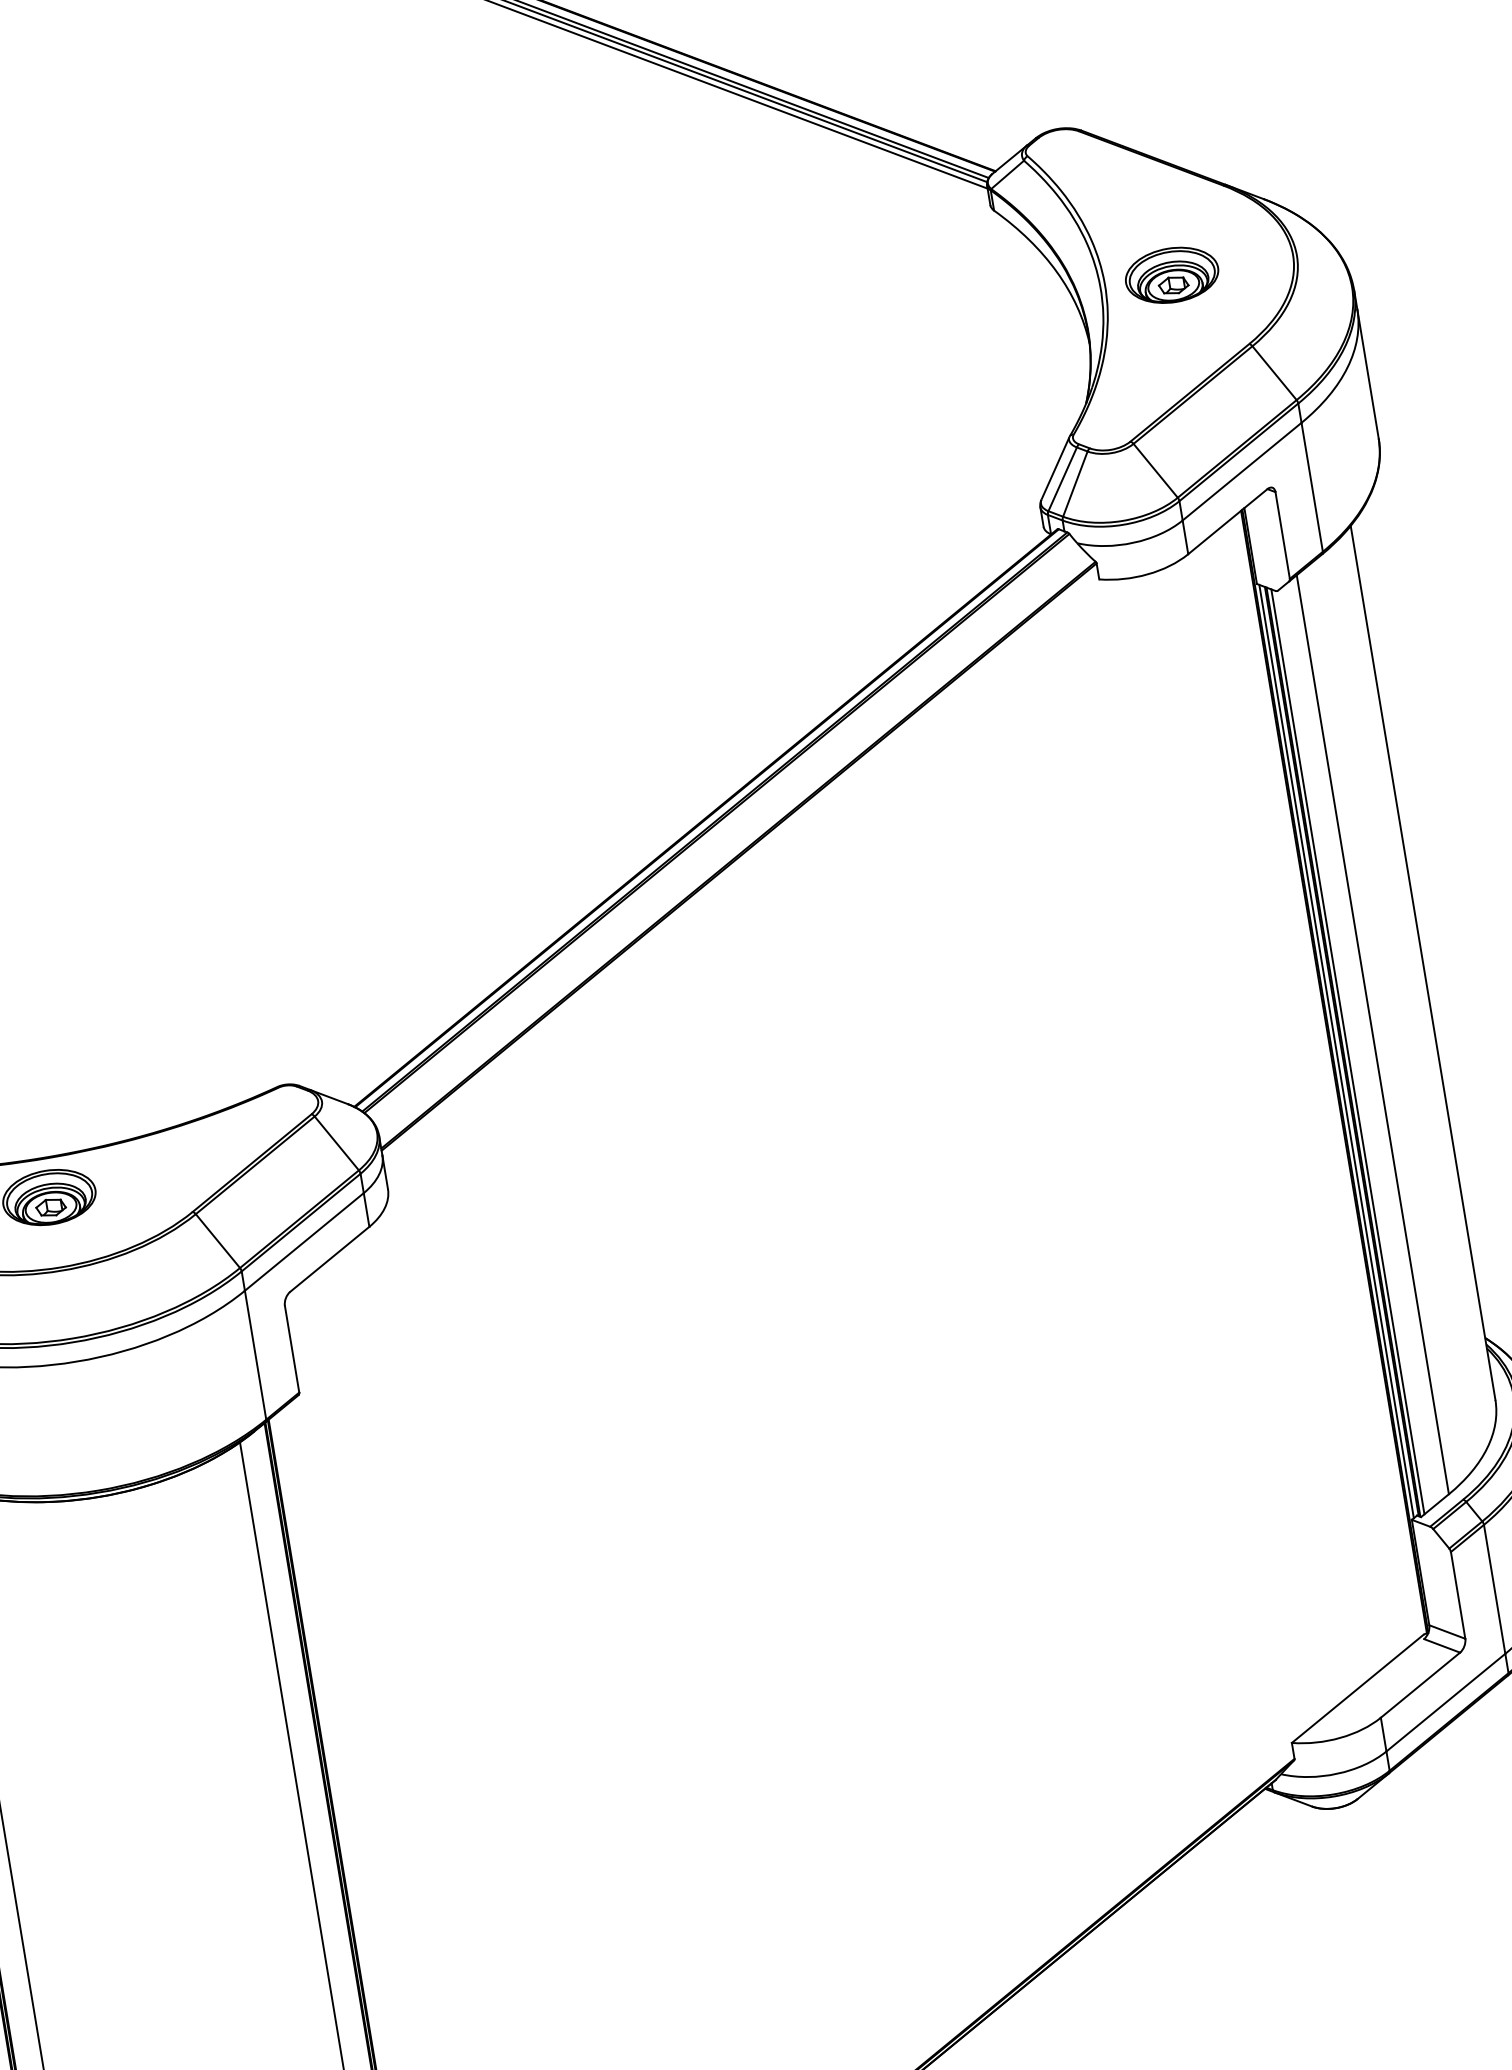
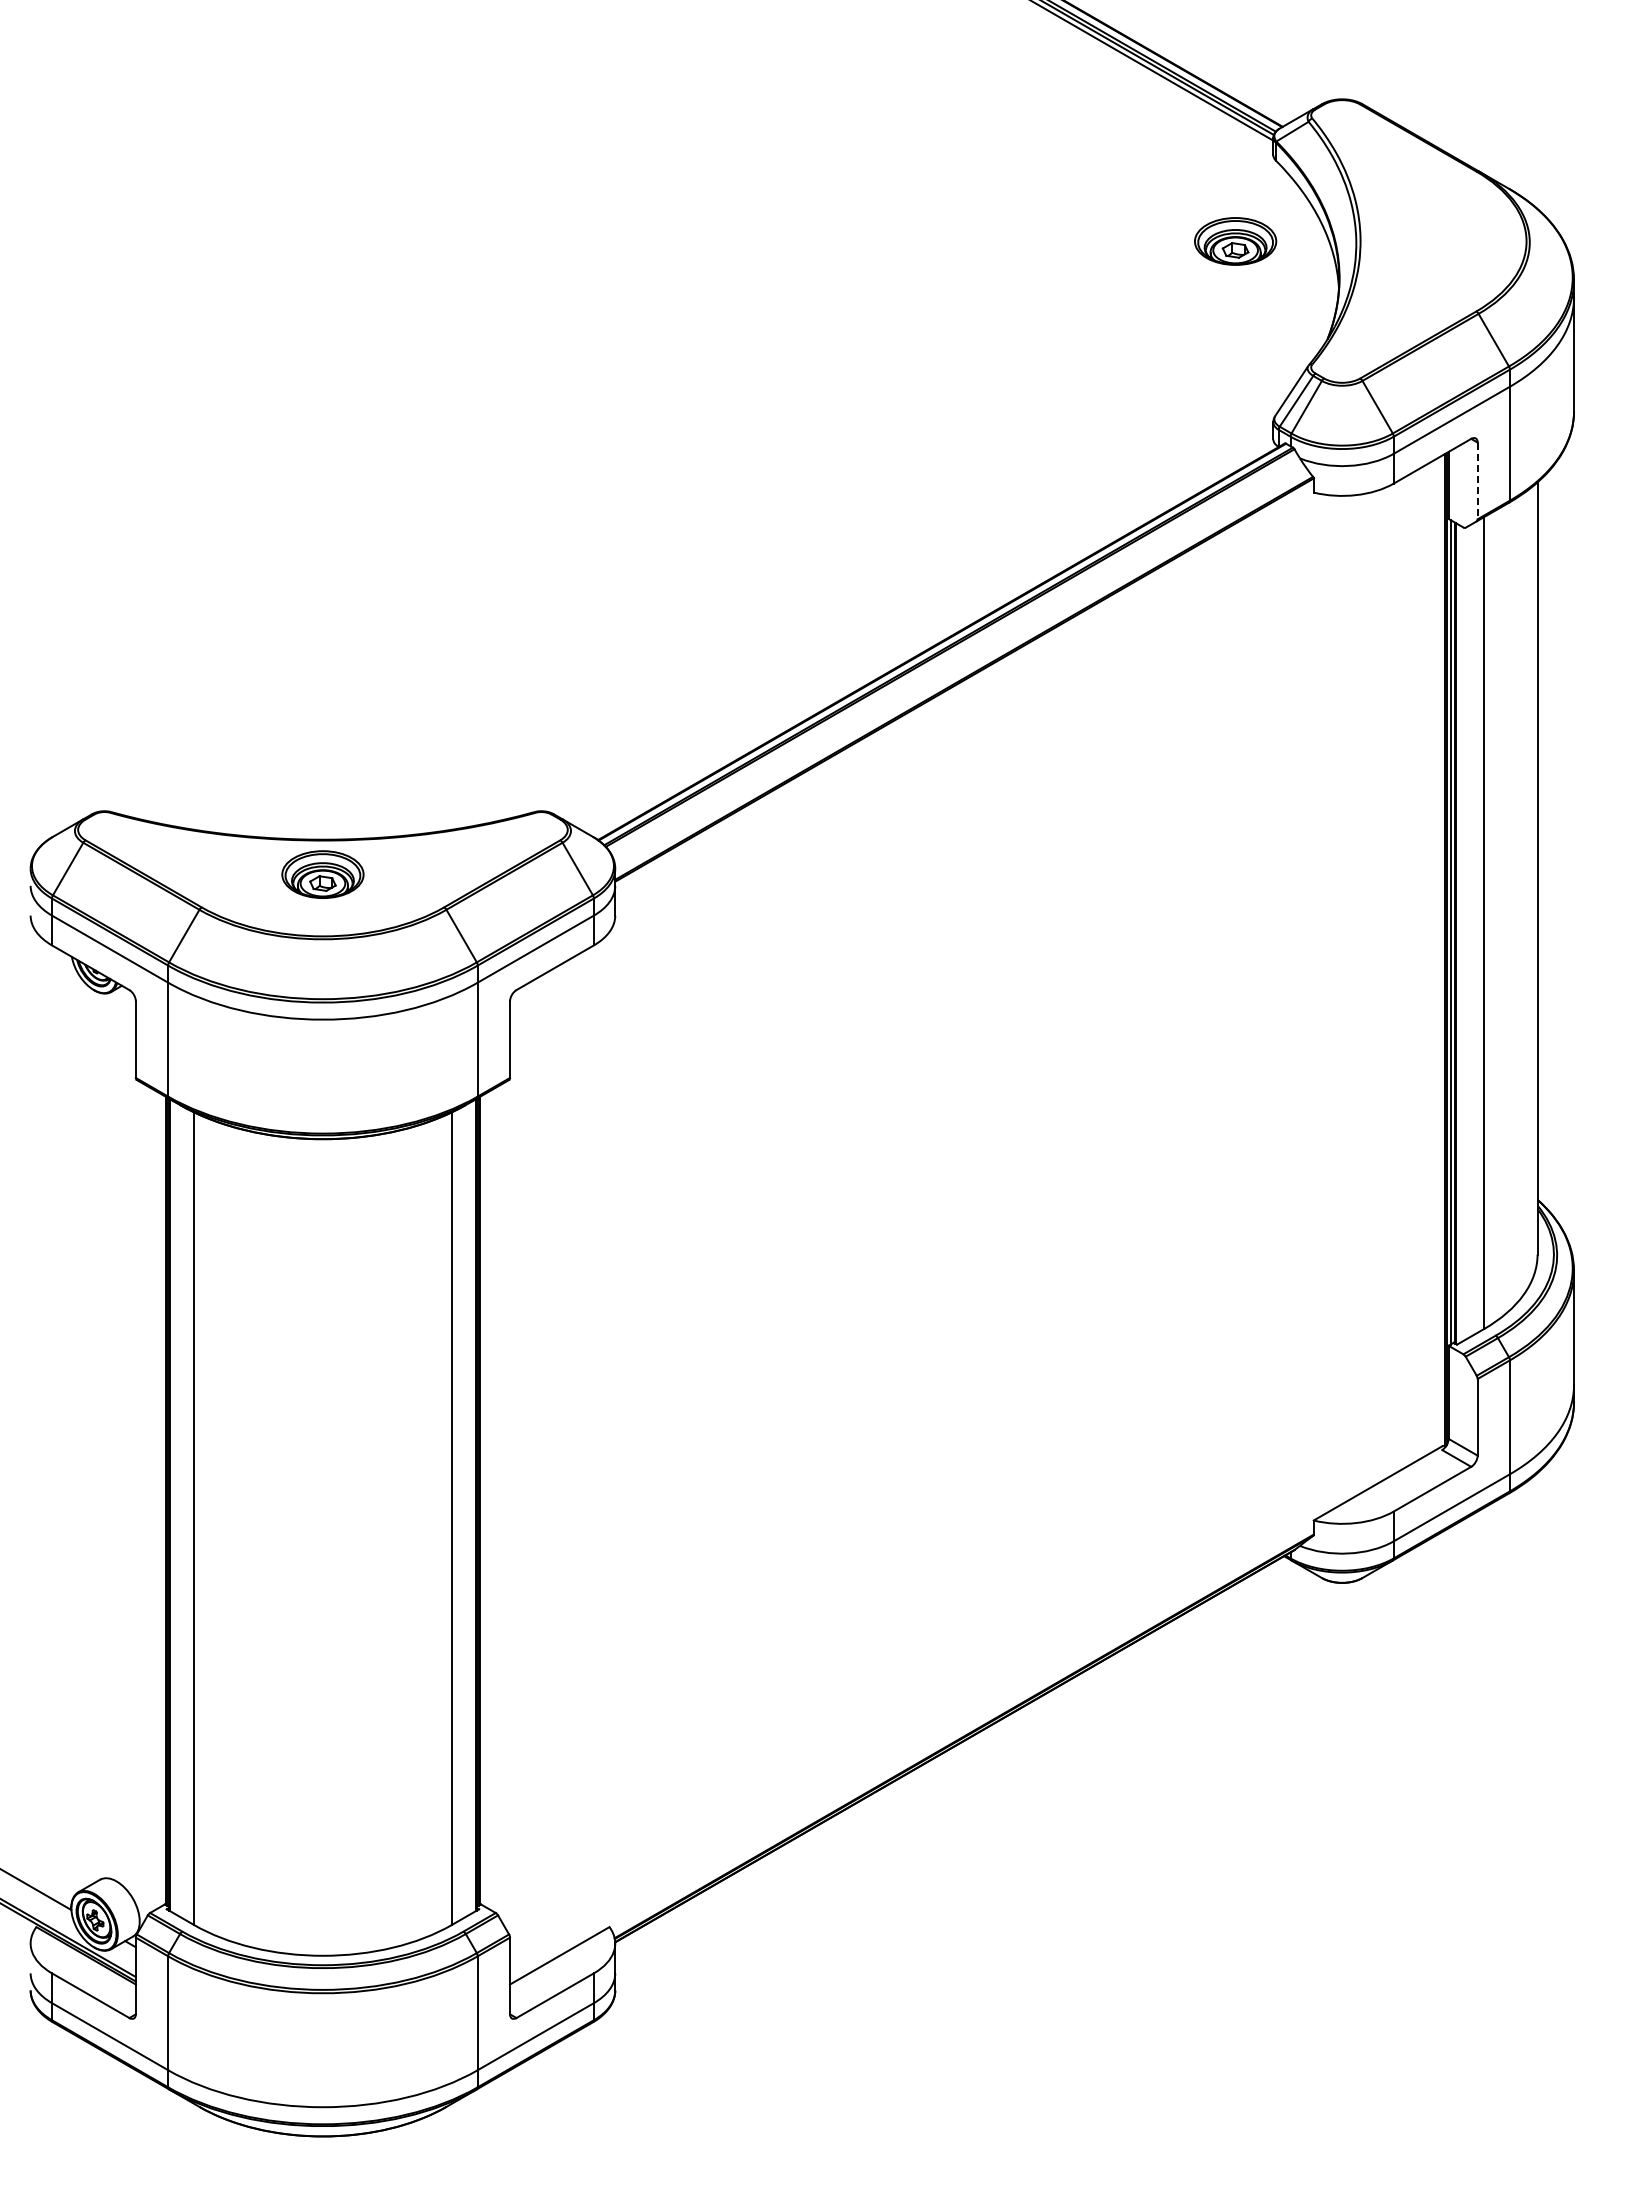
part: (1171, 275) -> (1235, 241), moved
line: (1282, 536) -> (1477, 481), solid -> dashed
line: (1348, 1050) -> (1460, 933), removed

